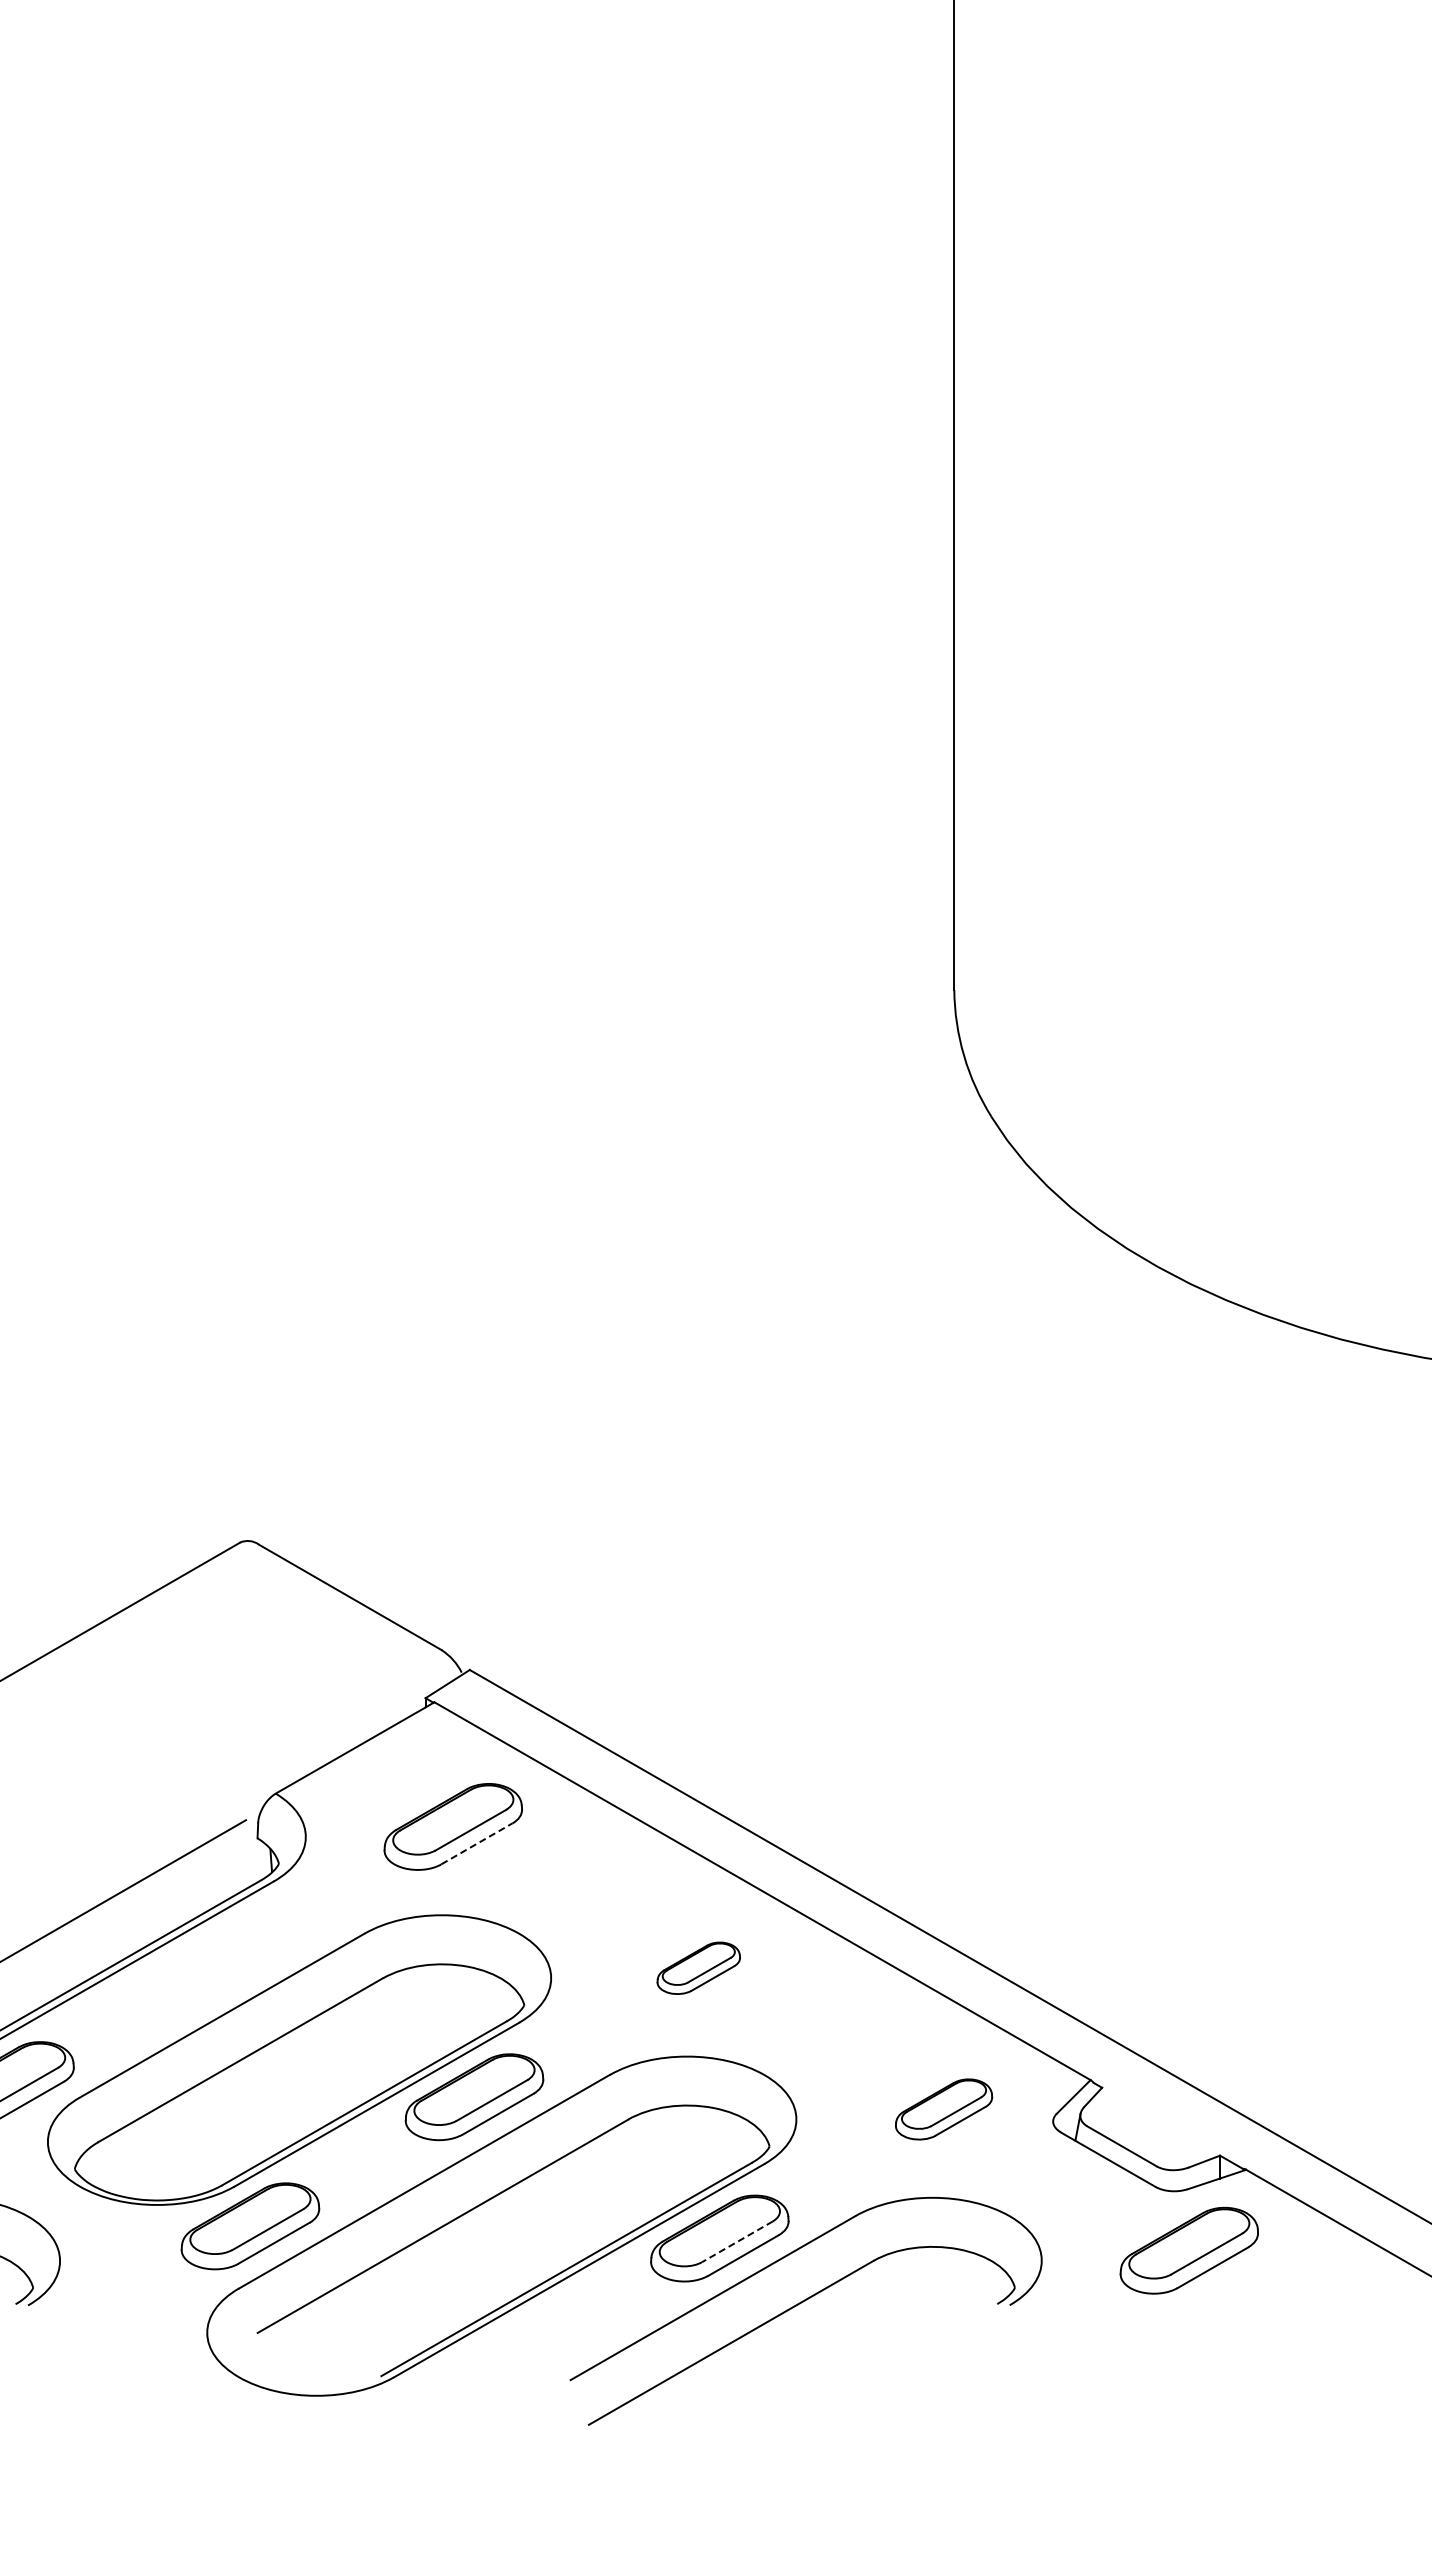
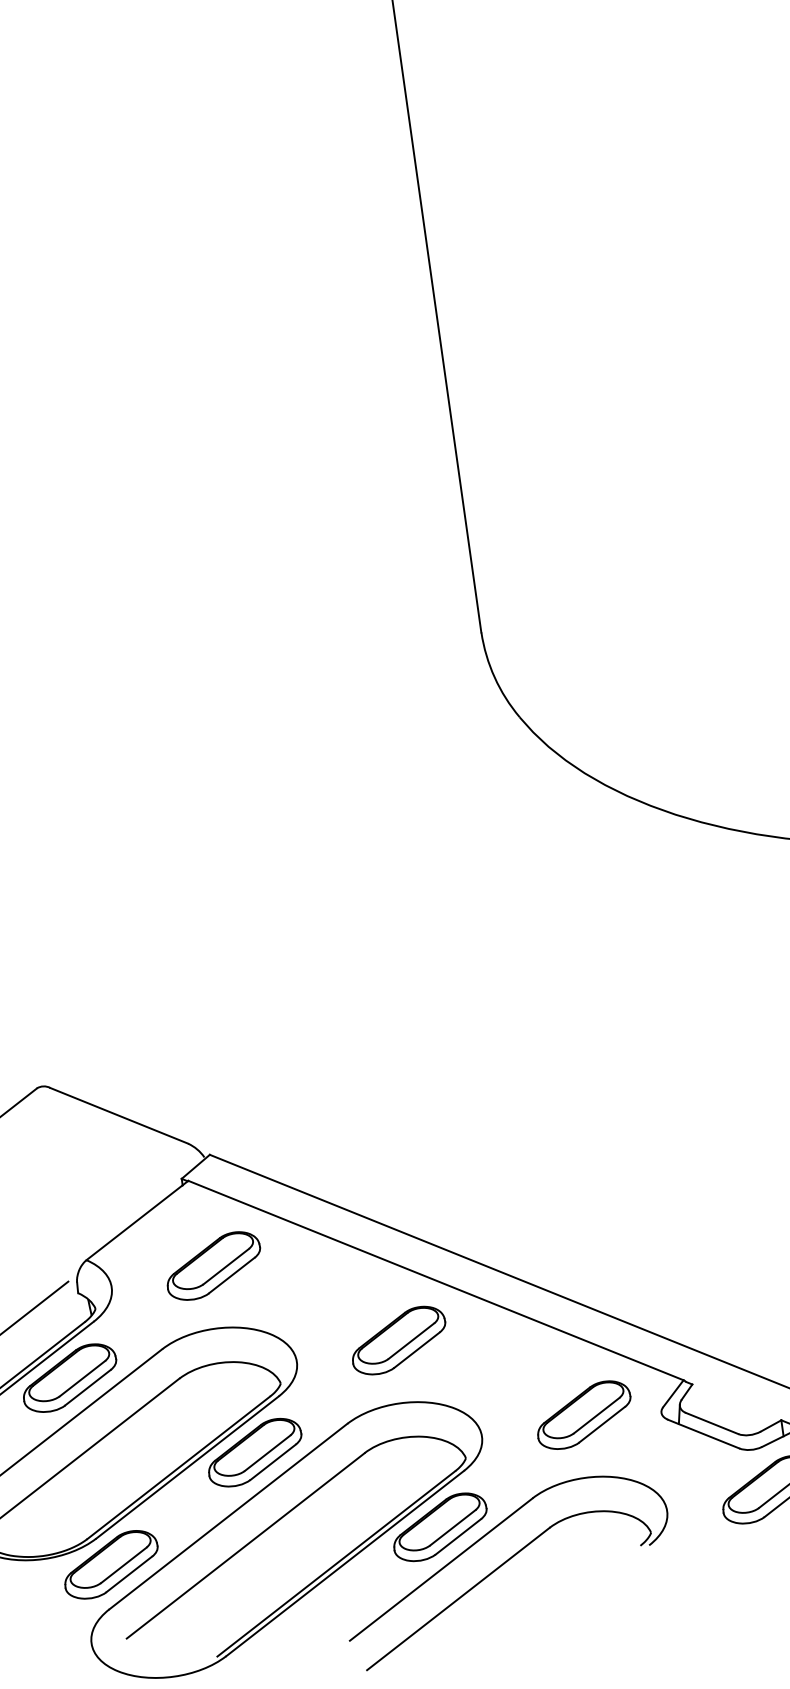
line: (476, 1843) -> (231, 1275), dashed -> solid
part: (228, 1955) -> (69, 1377), added
part: (698, 1968) -> (398, 1340), size x1.67
part: (943, 2109) -> (583, 1415), size x1.43
line: (737, 2241) -> (452, 1527), dashed -> solid

